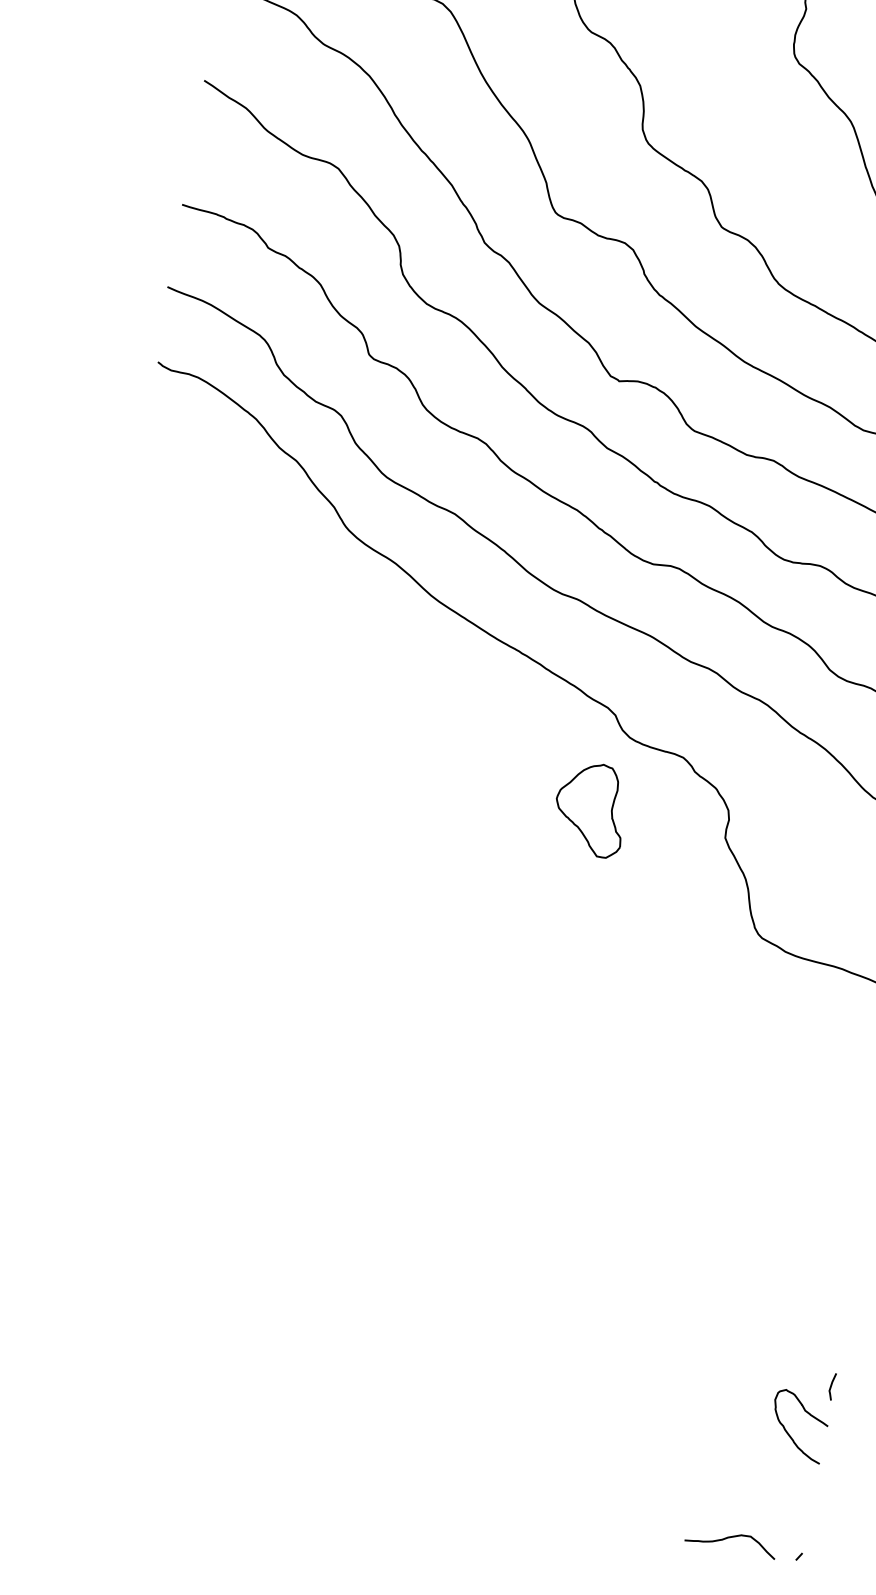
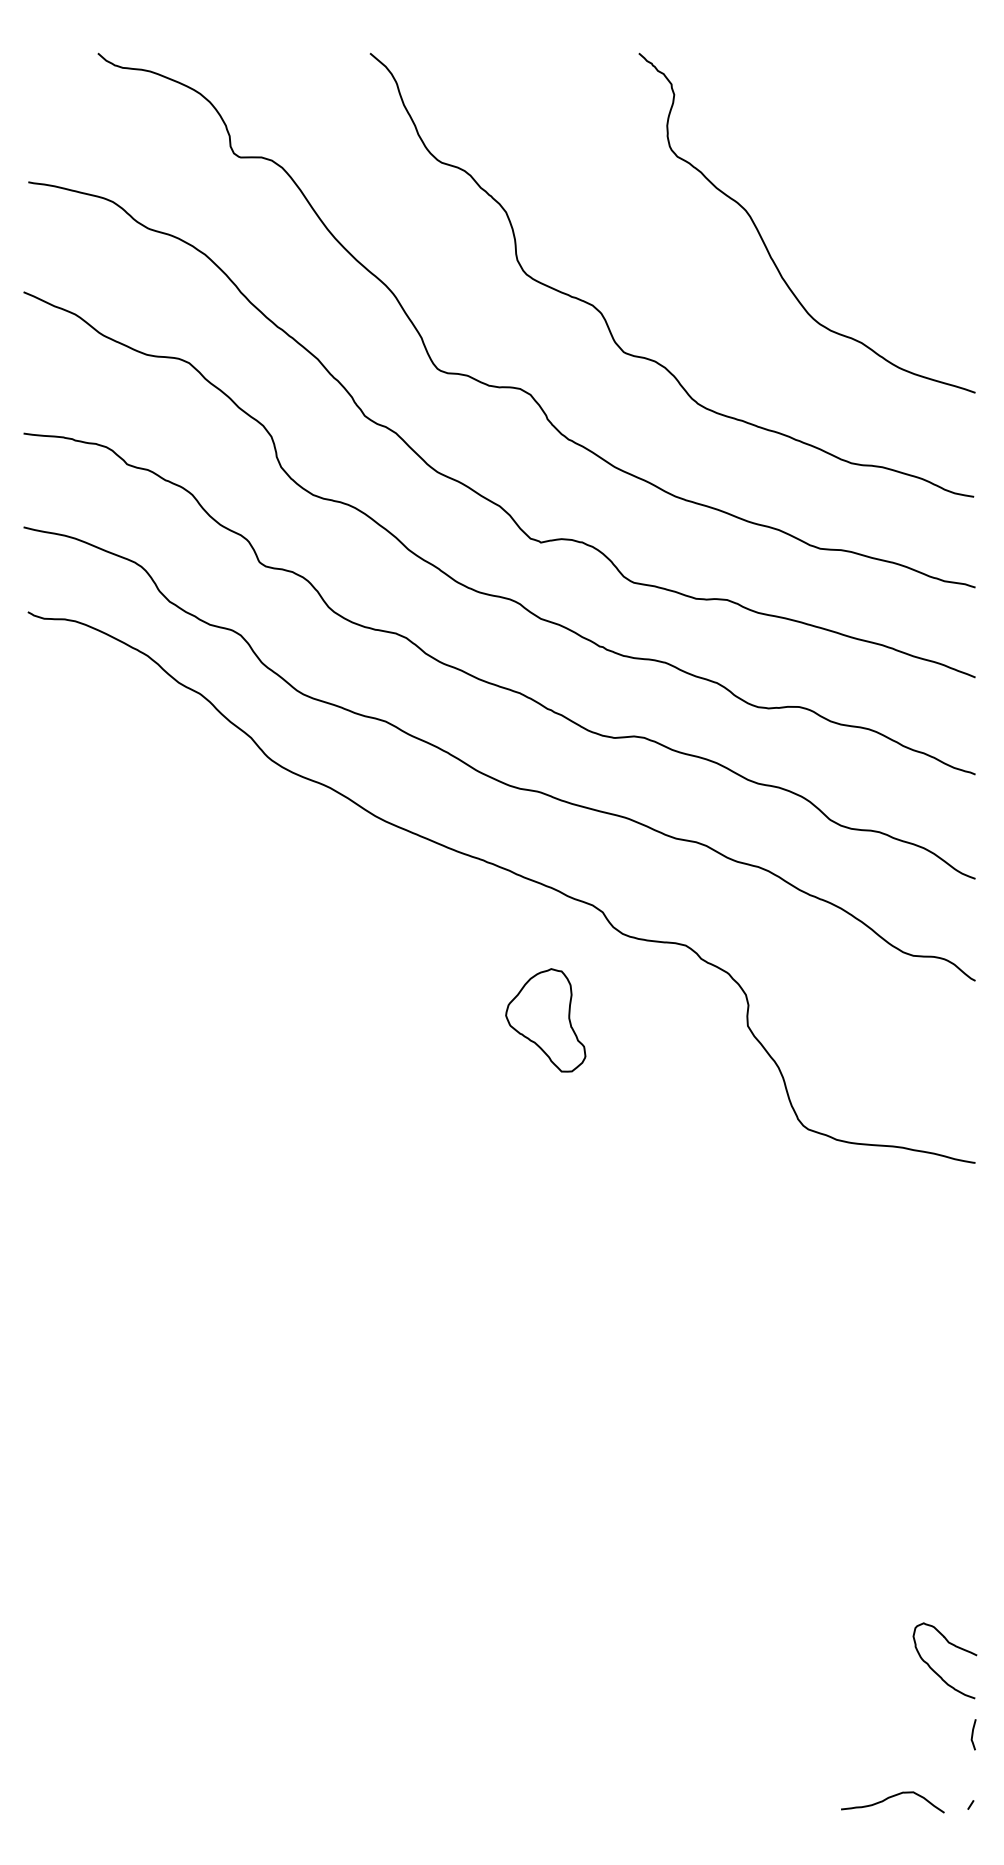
part: (590, 809) -> (545, 1020), moved
line: (831, 1386) -> (973, 1734), moved

